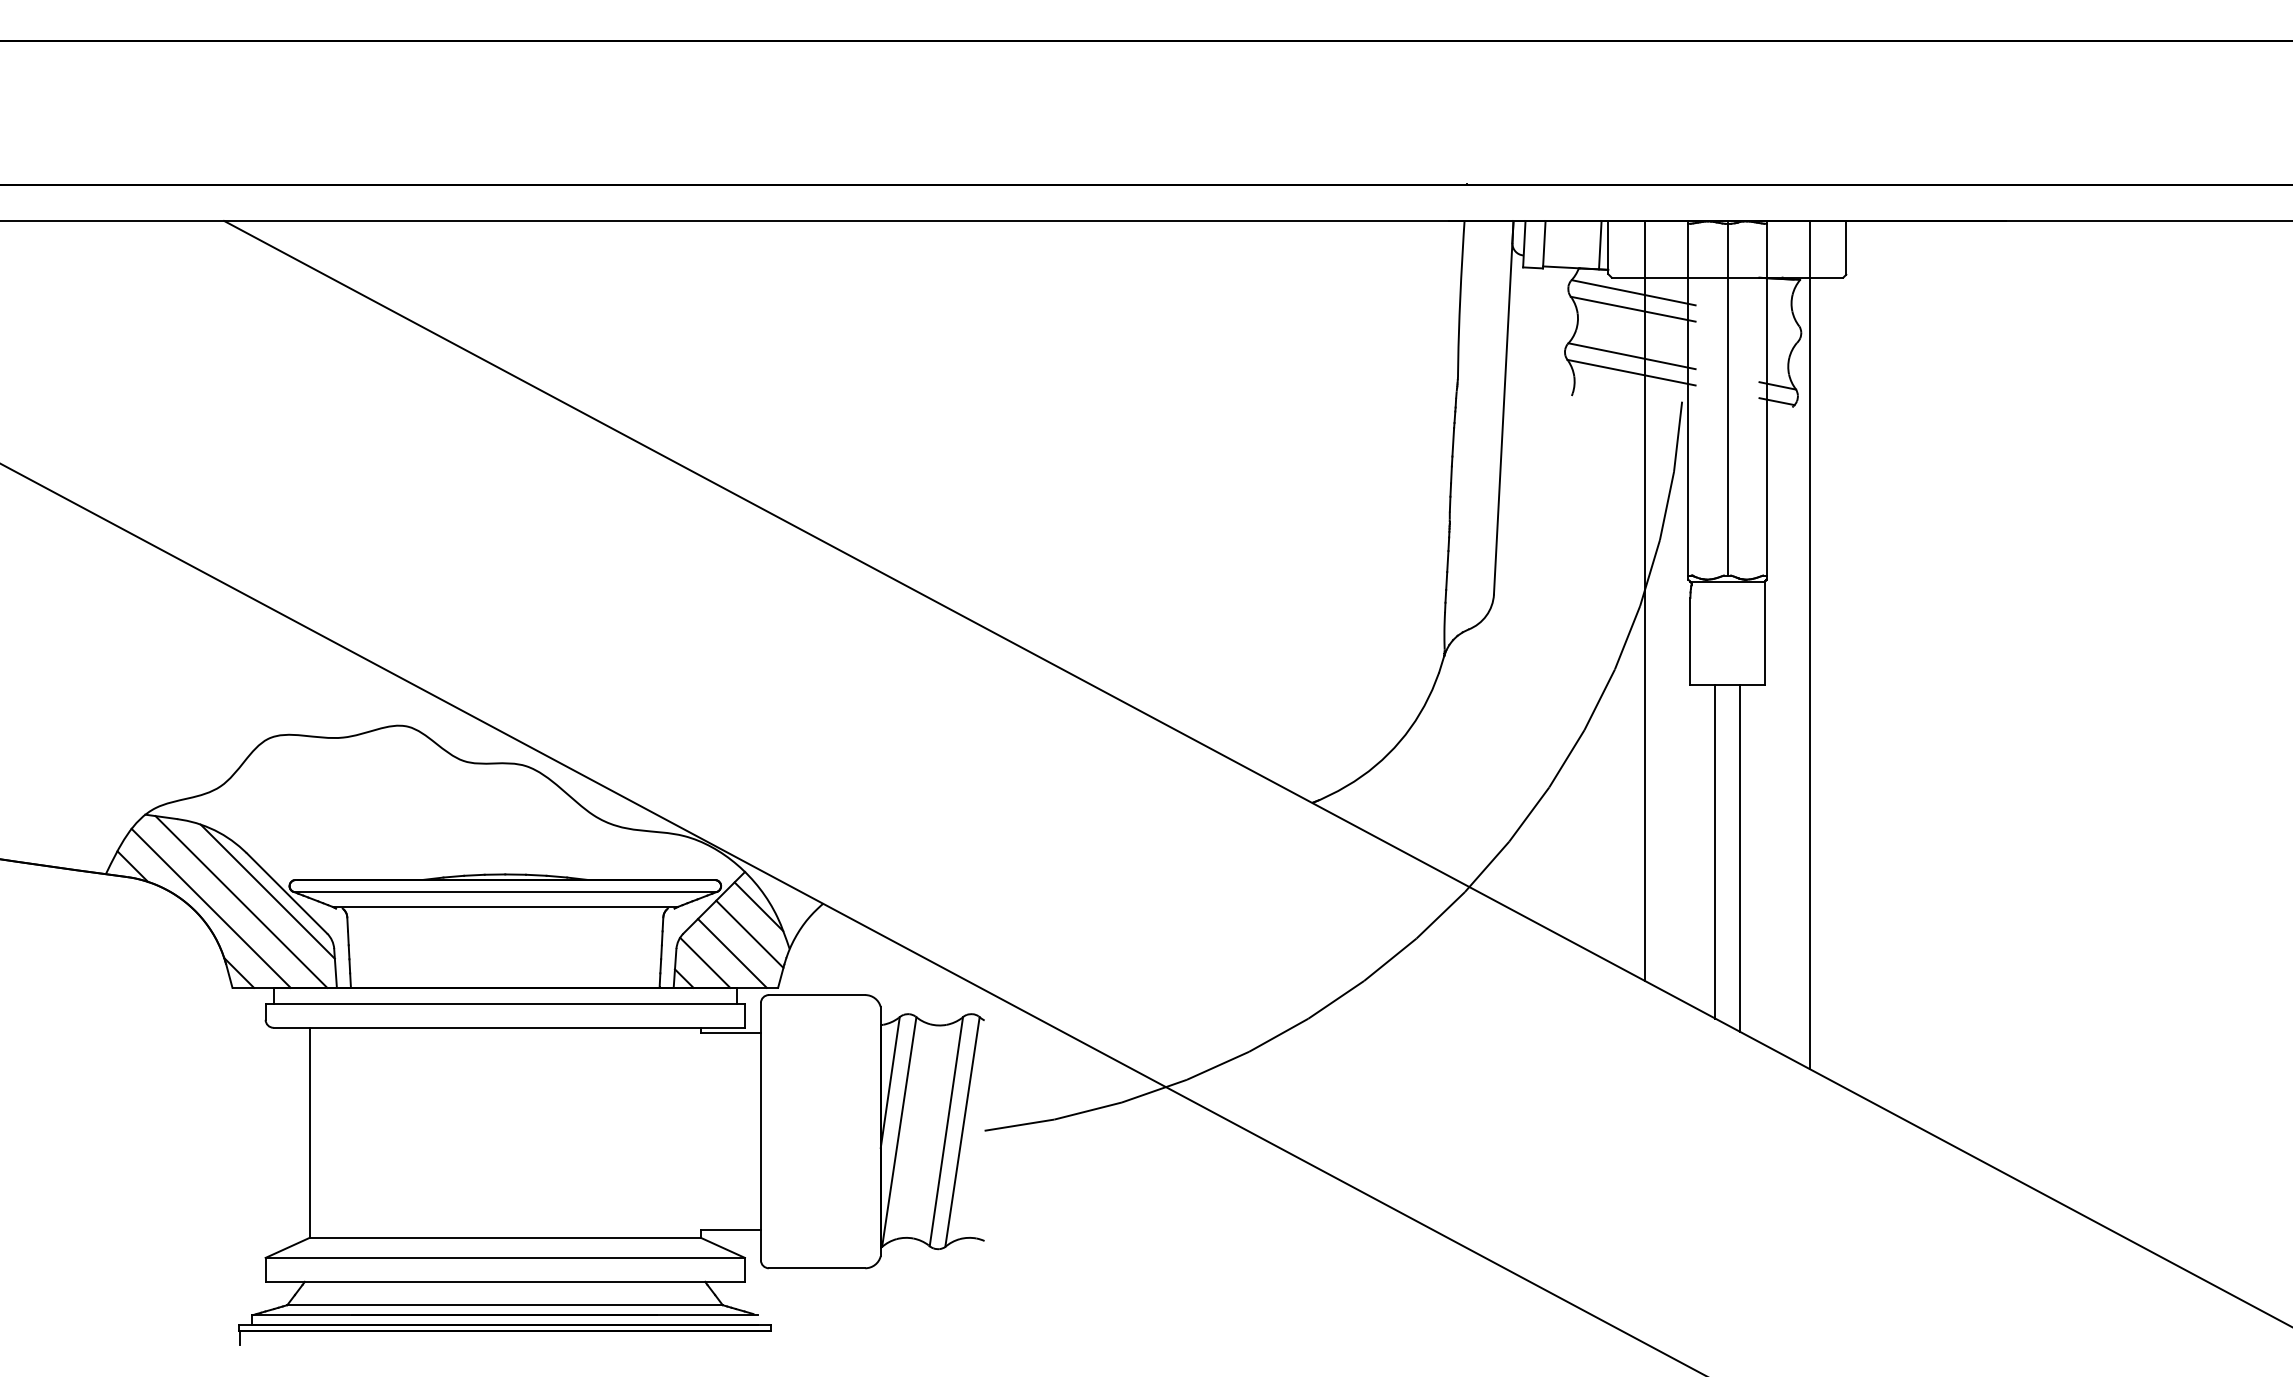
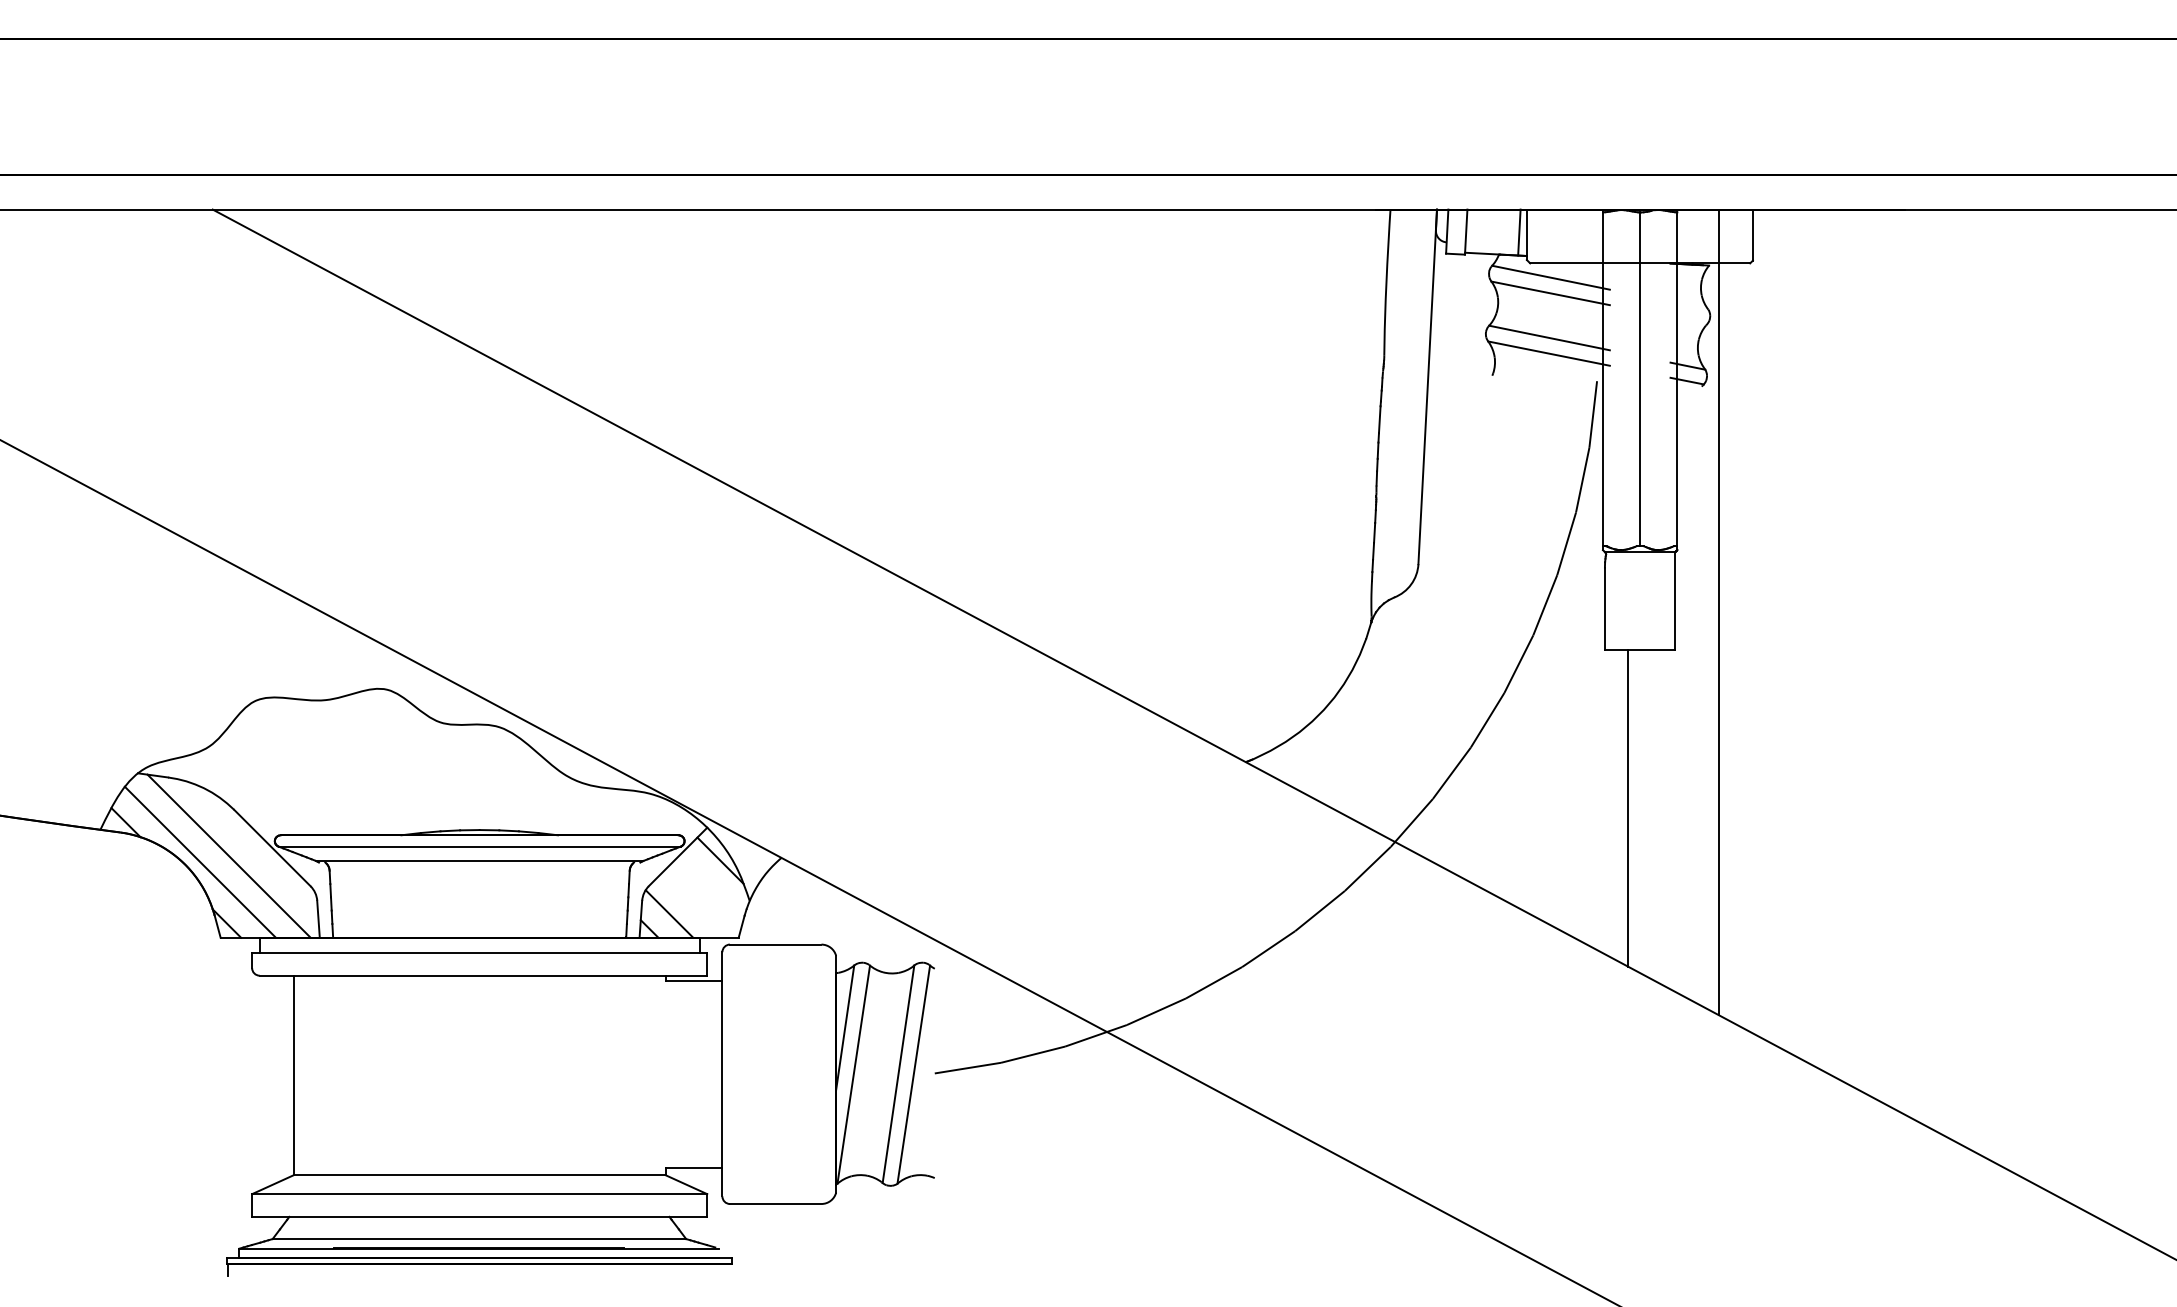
line: (1645, 600) -> (1562, 569), removed
line: (1739, 857) -> (1651, 813), removed
line: (267, 891) -> (253, 846), removed
line: (749, 933) -> (711, 886), removed
line: (731, 953) -> (694, 905), removed

